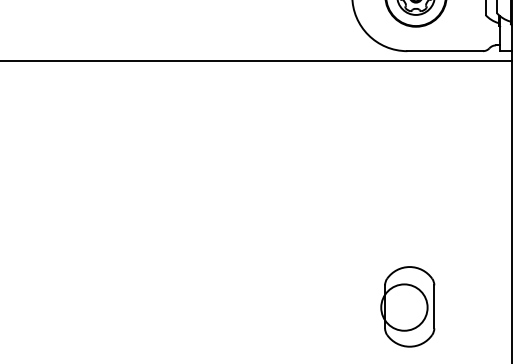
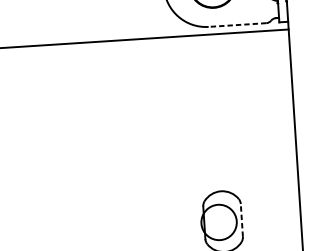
line: (445, 51) -> (237, 25), solid -> dashed
line: (434, 306) -> (241, 220), solid -> dashed

